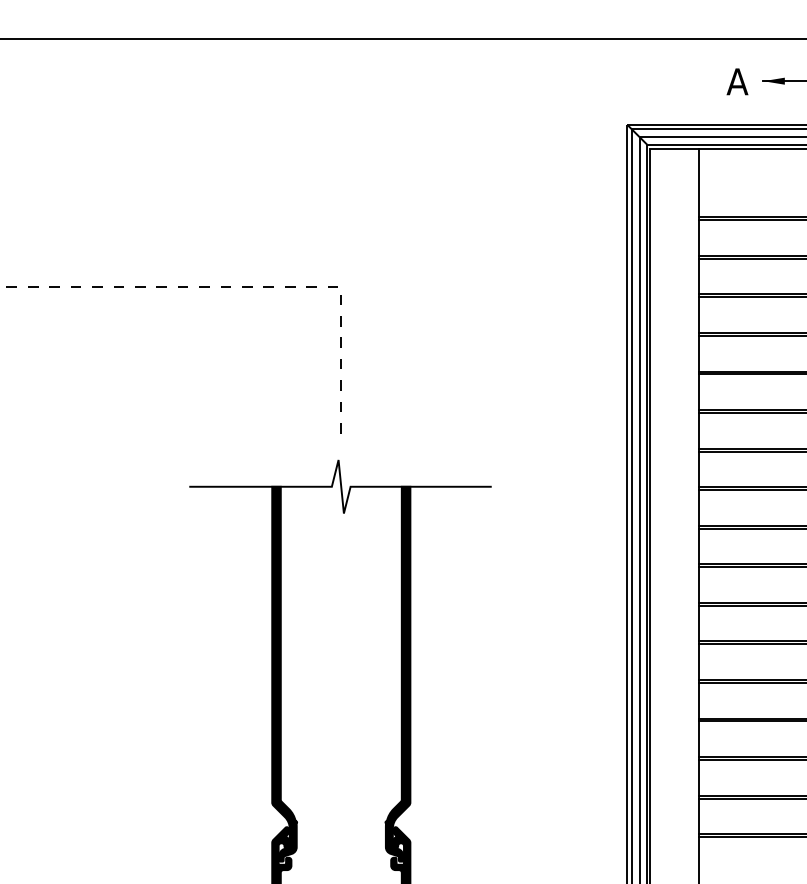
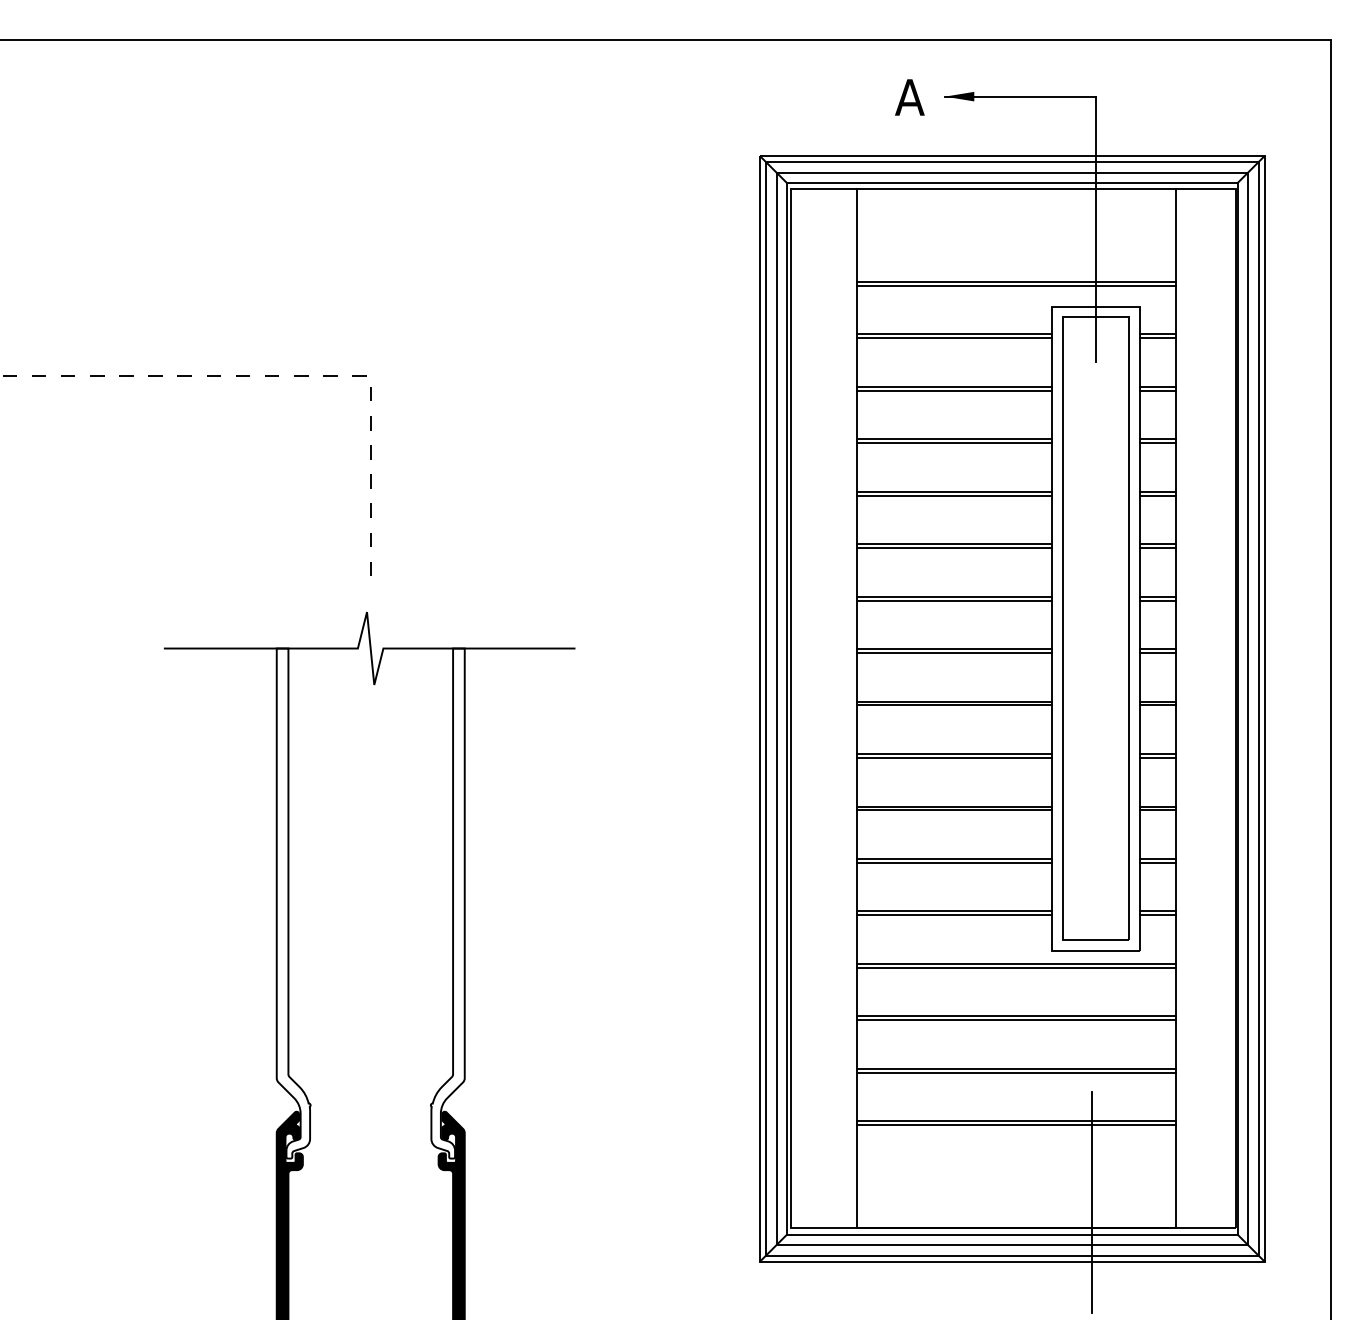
fill: (284, 674) -> (293, 903), removed
fill: (397, 674) -> (447, 903), removed

